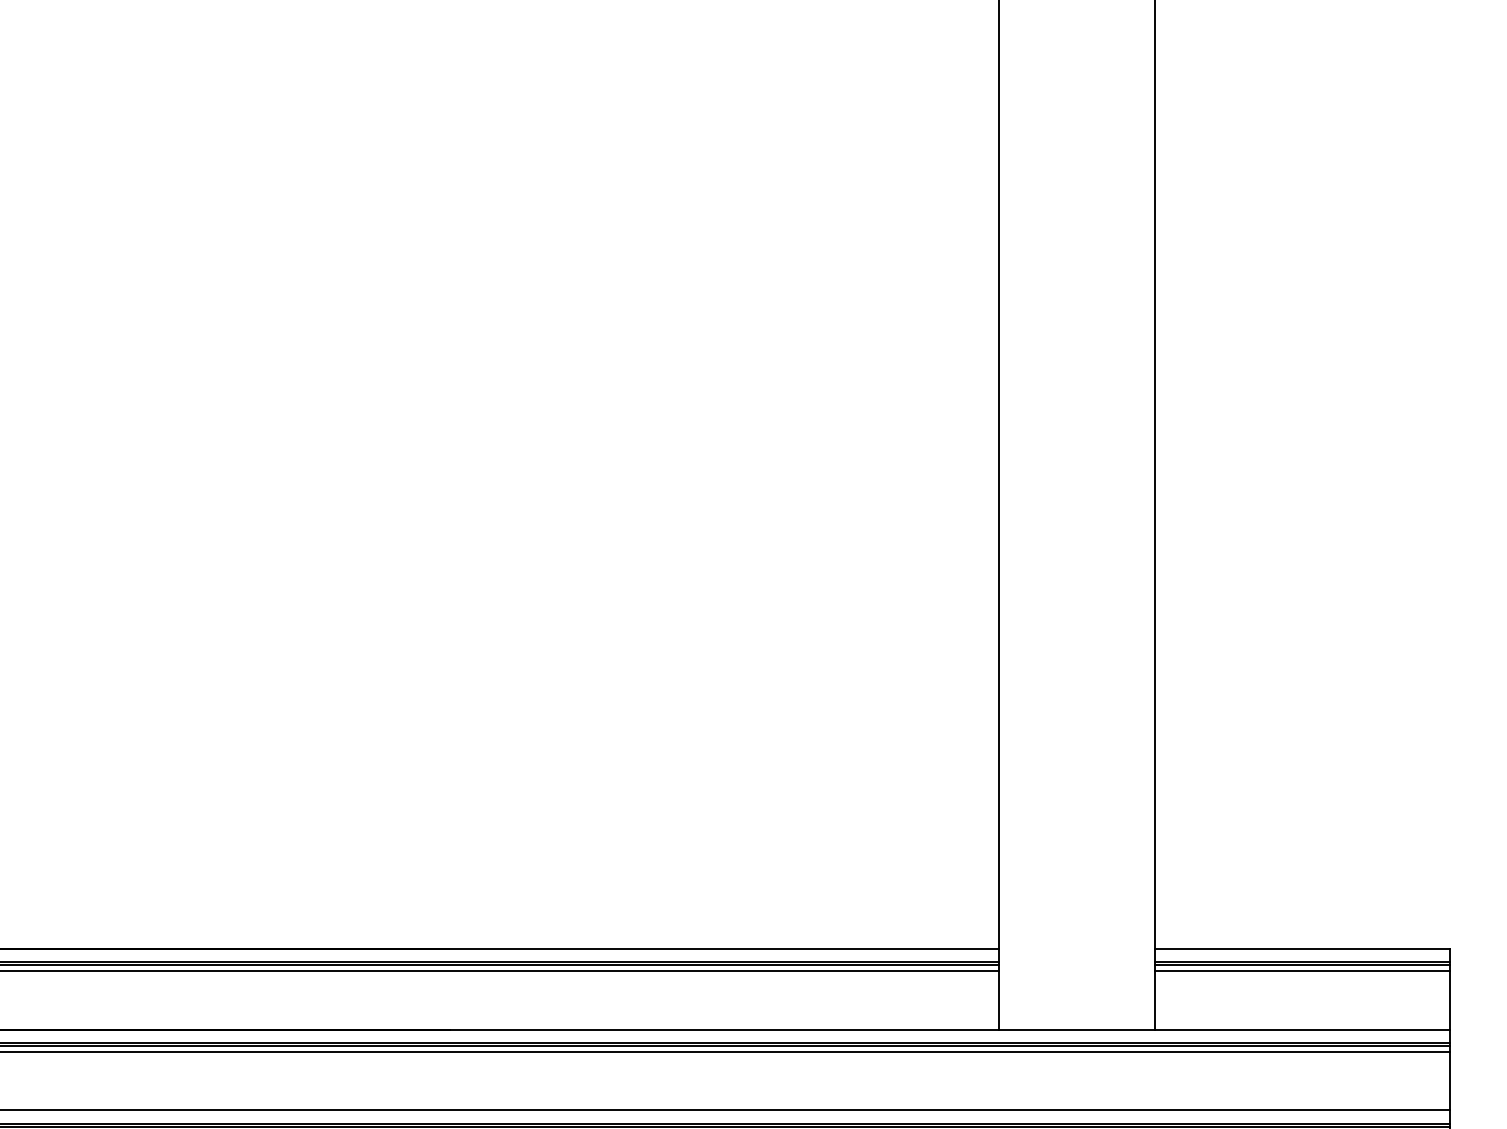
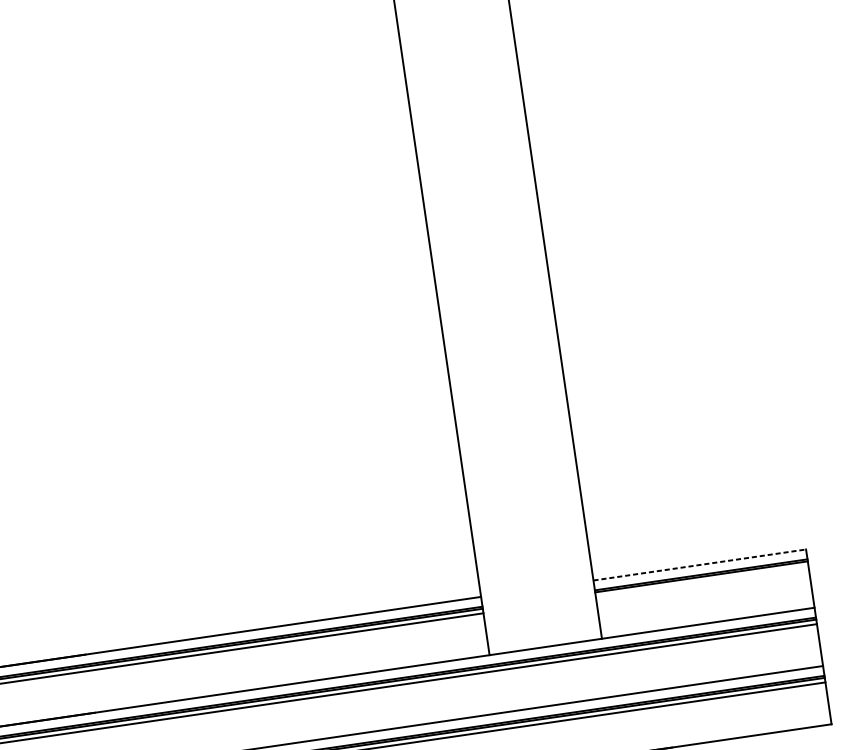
line: (1302, 948) -> (699, 564), solid -> dashed
line: (1302, 971) -> (702, 581), removed

